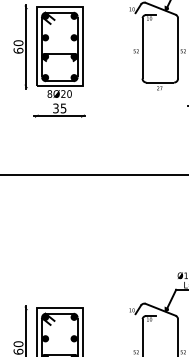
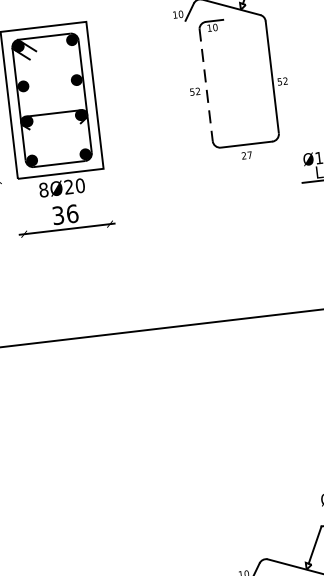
line: (142, 48) -> (206, 85), solid -> dashed
text: (63, 108) -> (72, 213), 35 -> 36

